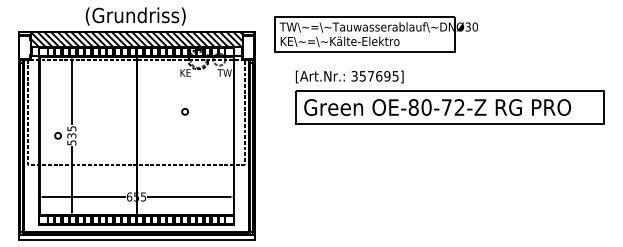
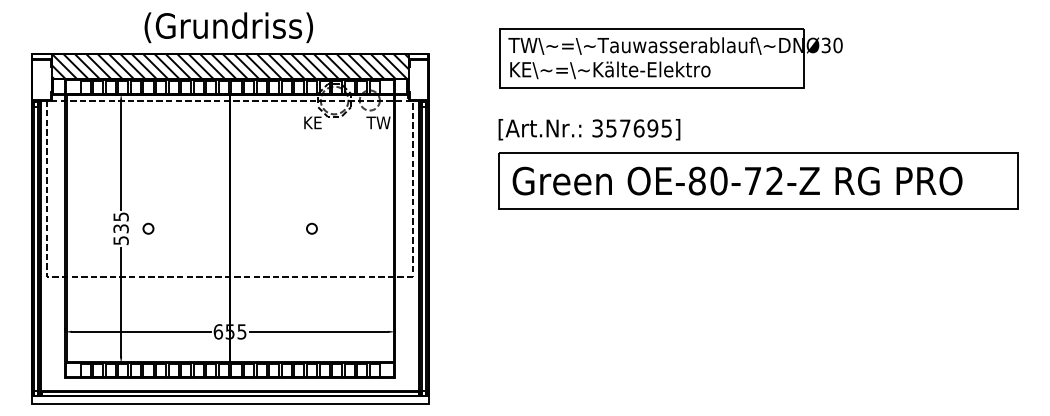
part: (375, 34) -> (669, 58), moved
circle: (184, 111) -> (310, 228), moved
circle: (57, 135) -> (147, 228), moved

